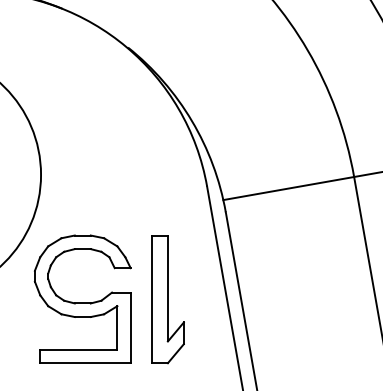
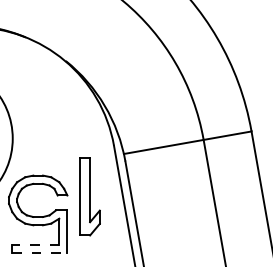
part: (166, 299) -> (89, 196), moved
line: (78, 350) -> (35, 245), solid -> dashed
line: (84, 363) -> (39, 253), solid -> dashed

